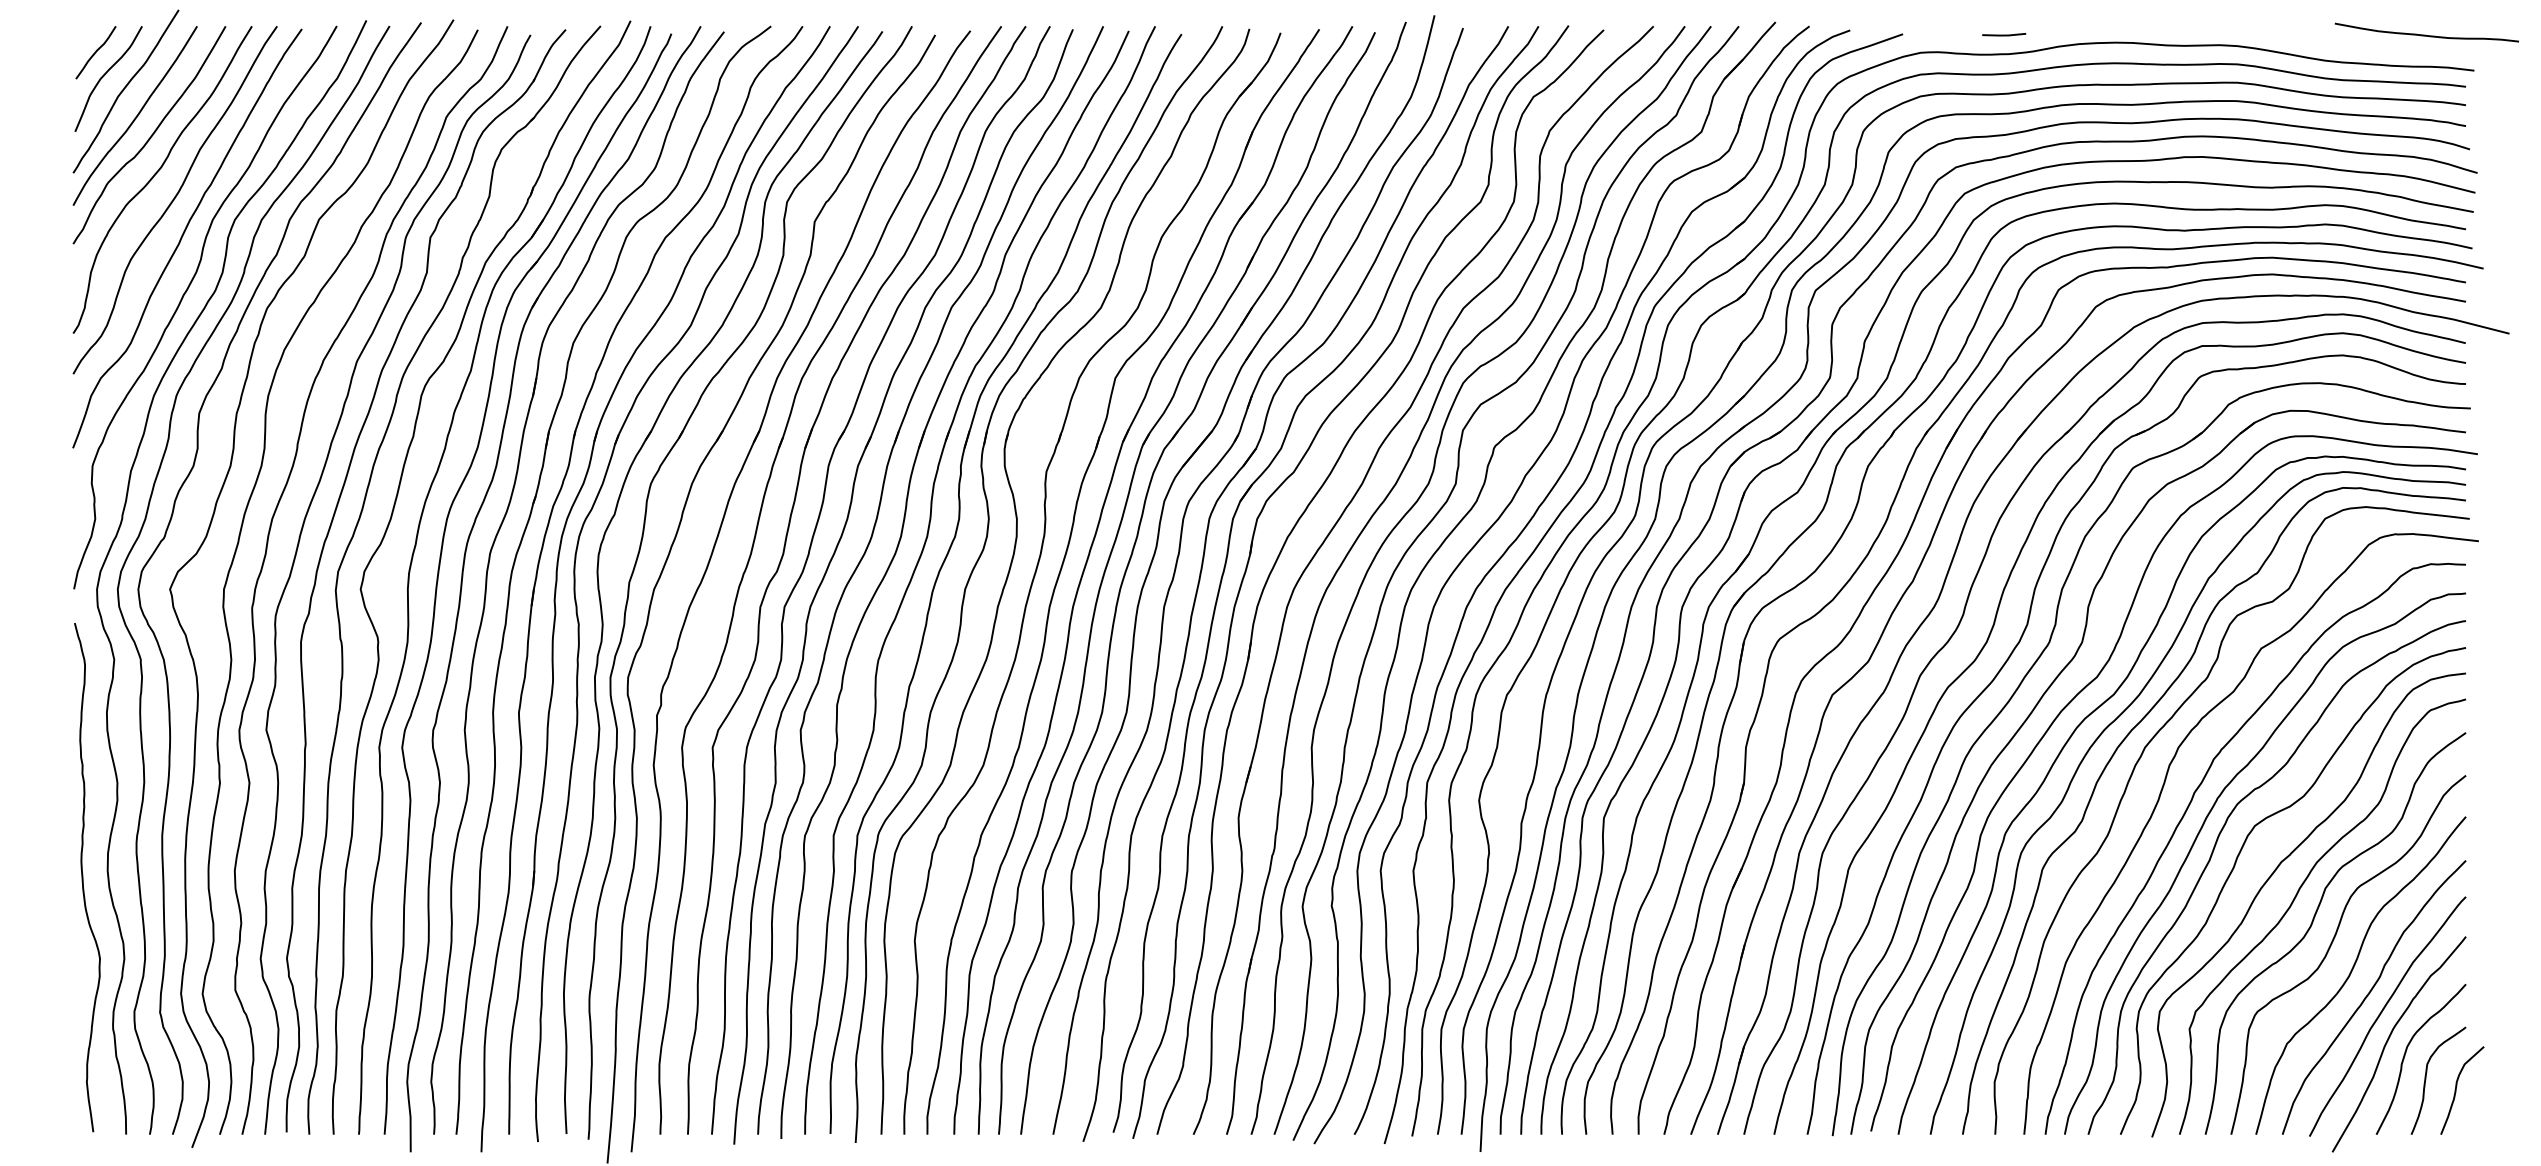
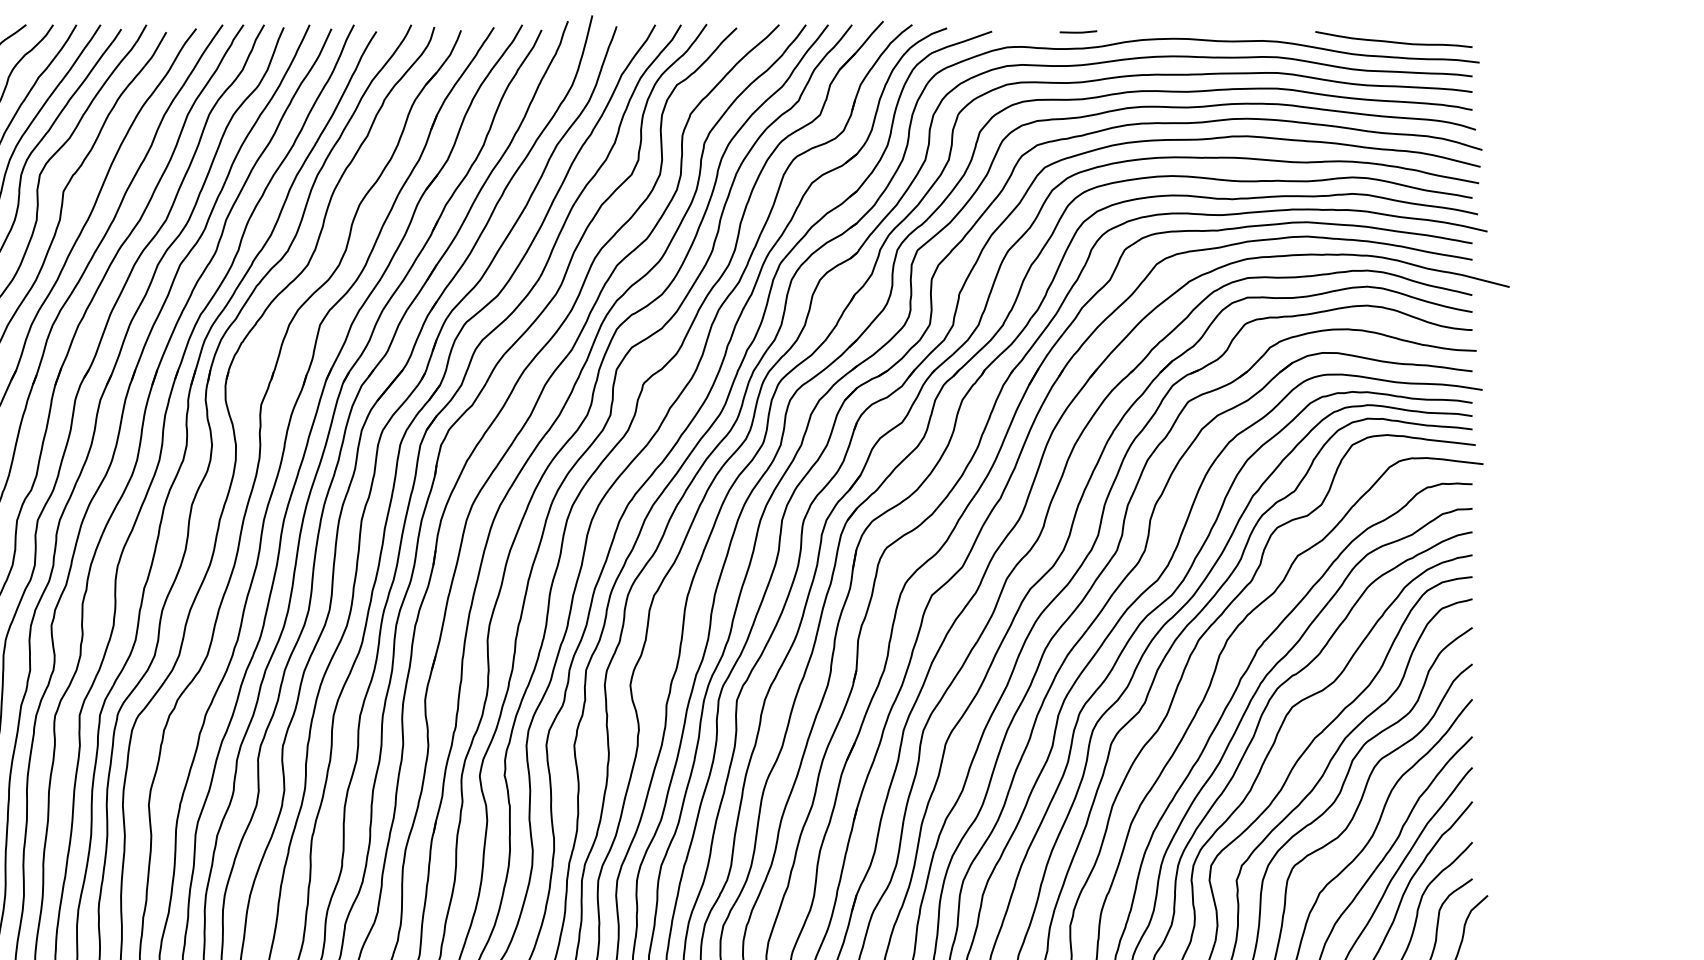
curve: (2425, 34) -> (1392, 41), moved

